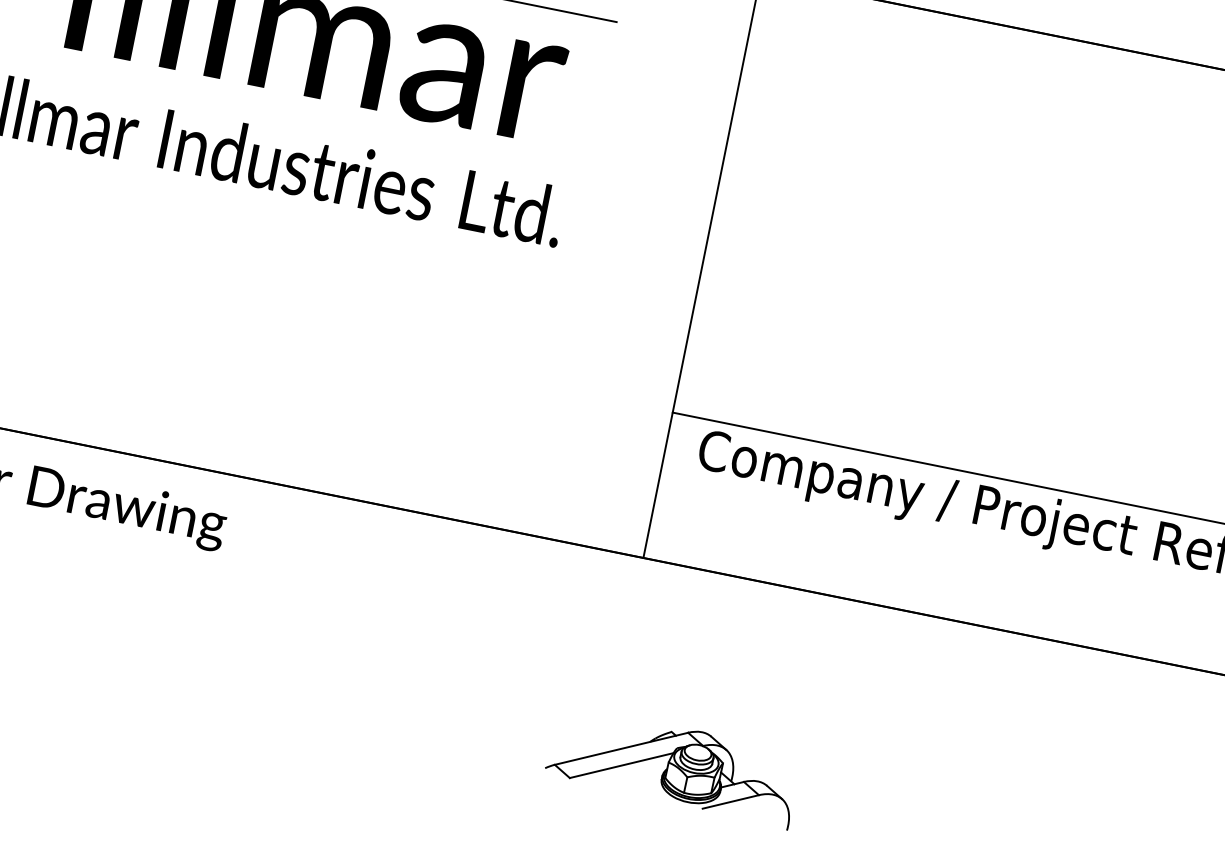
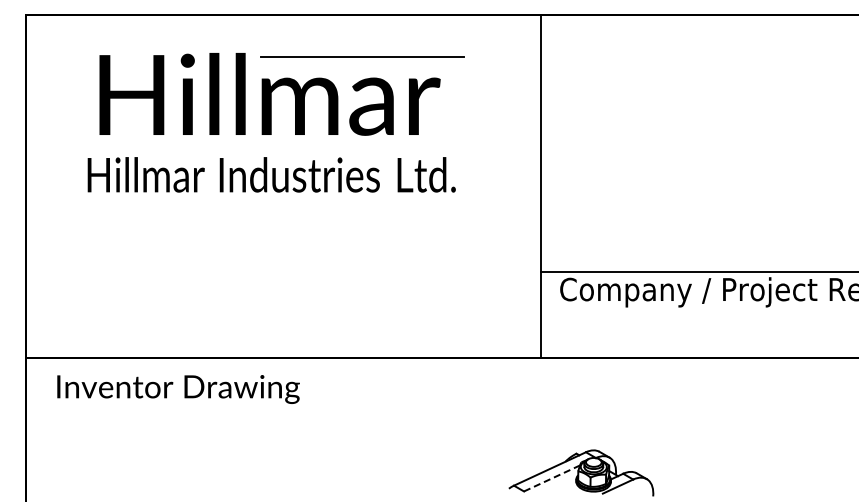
line: (622, 765) -> (552, 478), solid -> dashed

